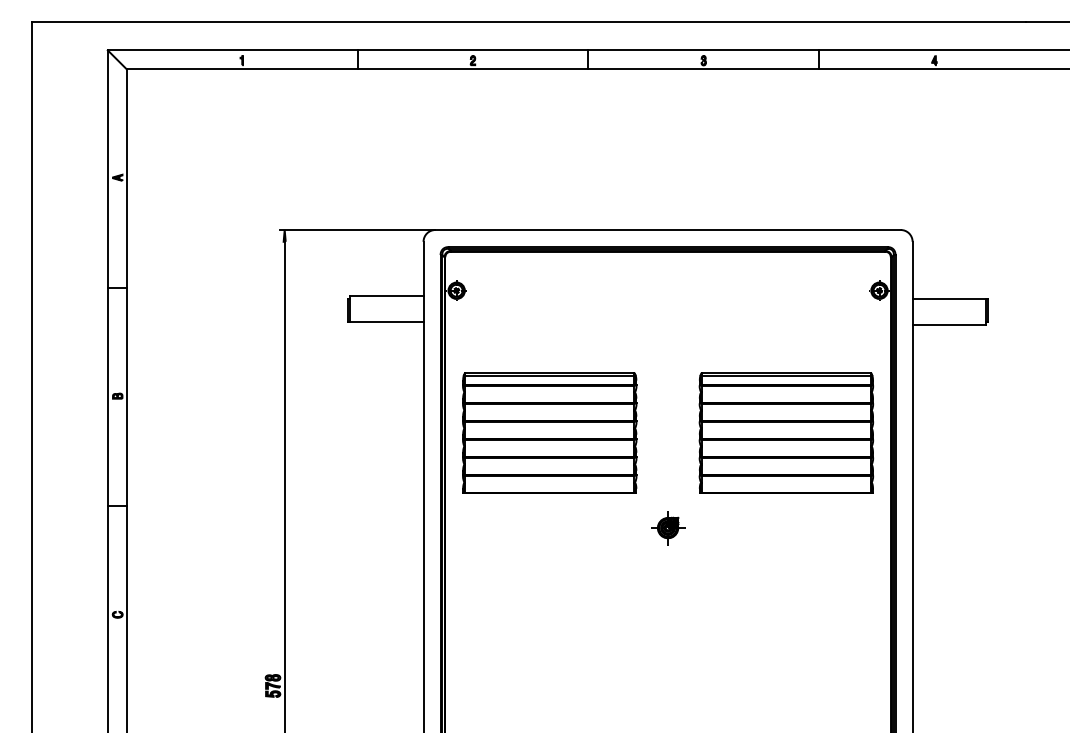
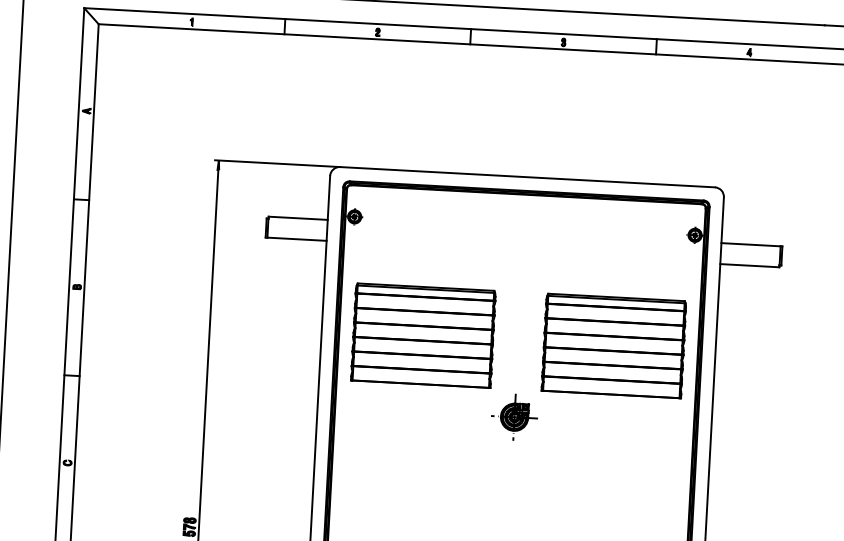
part: (667, 527) -> (514, 416), size x1.67

